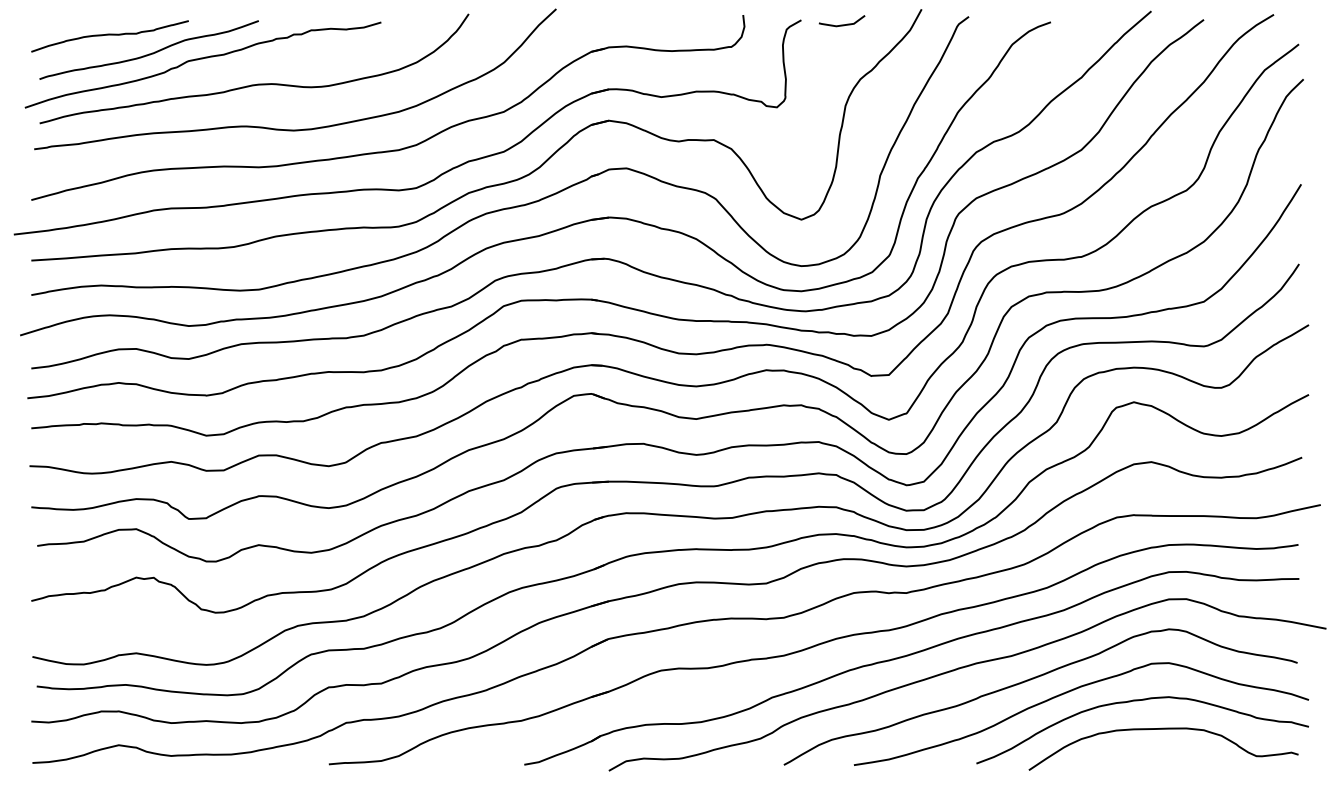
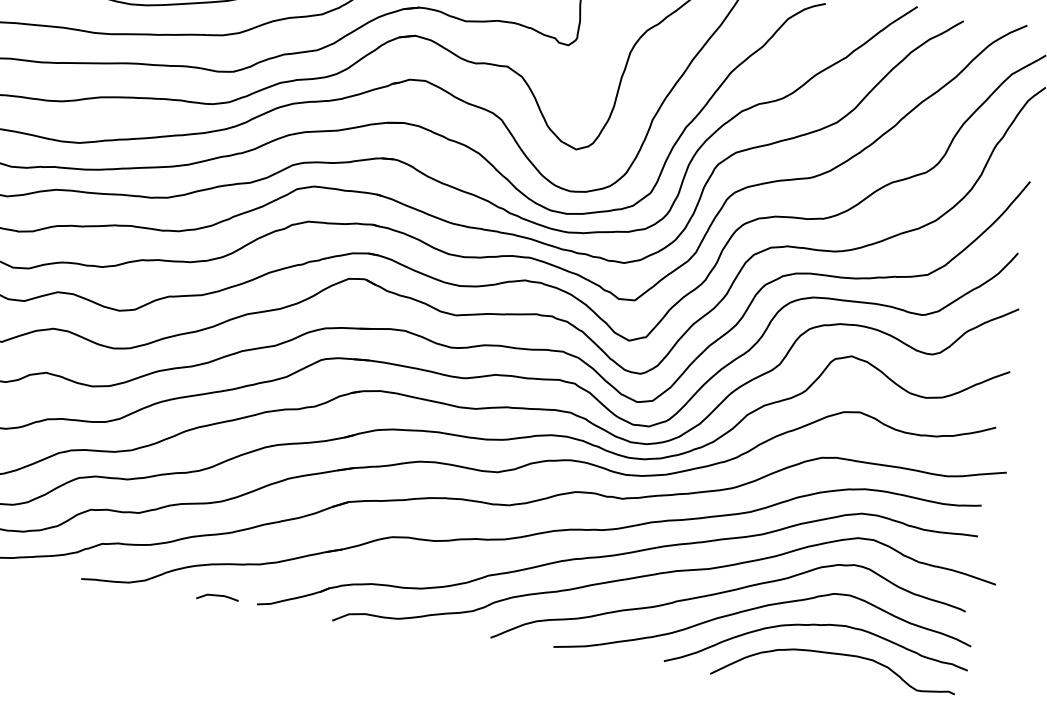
line: (480, 762) -> (217, 596), added

